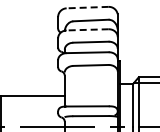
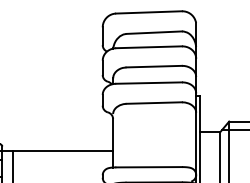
line: (87, 7) -> (148, 12), dashed -> solid
line: (87, 29) -> (148, 46), dashed -> solid

